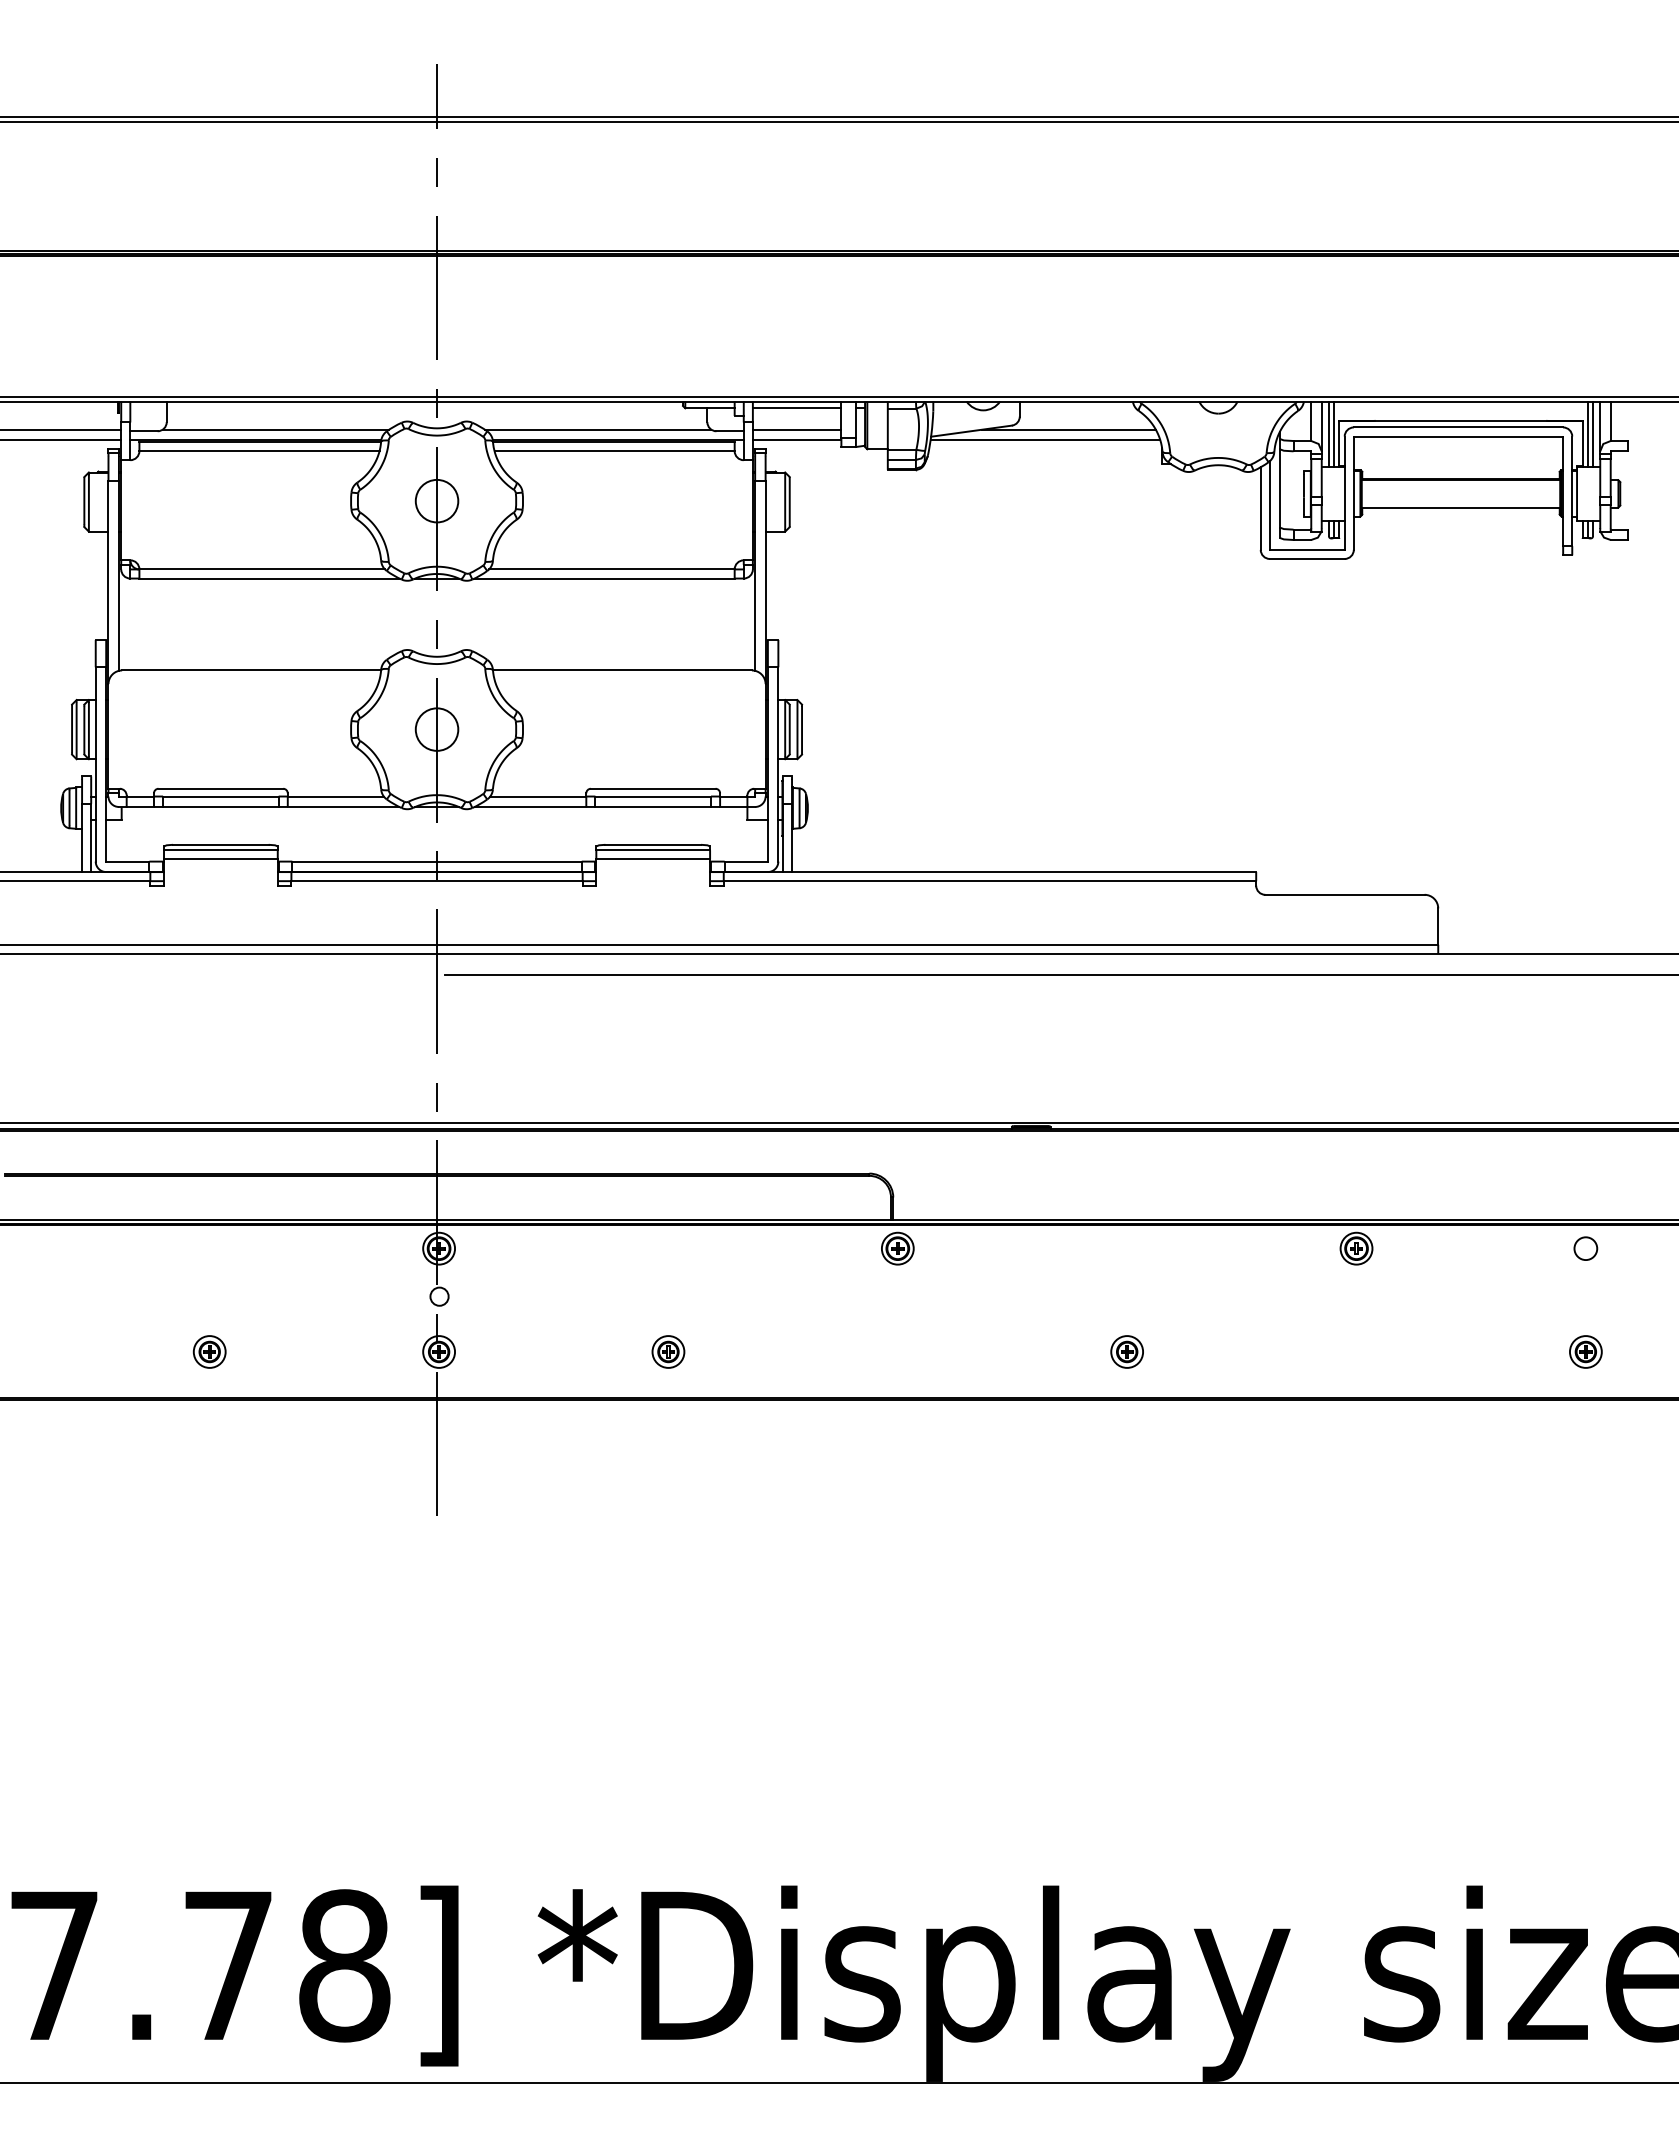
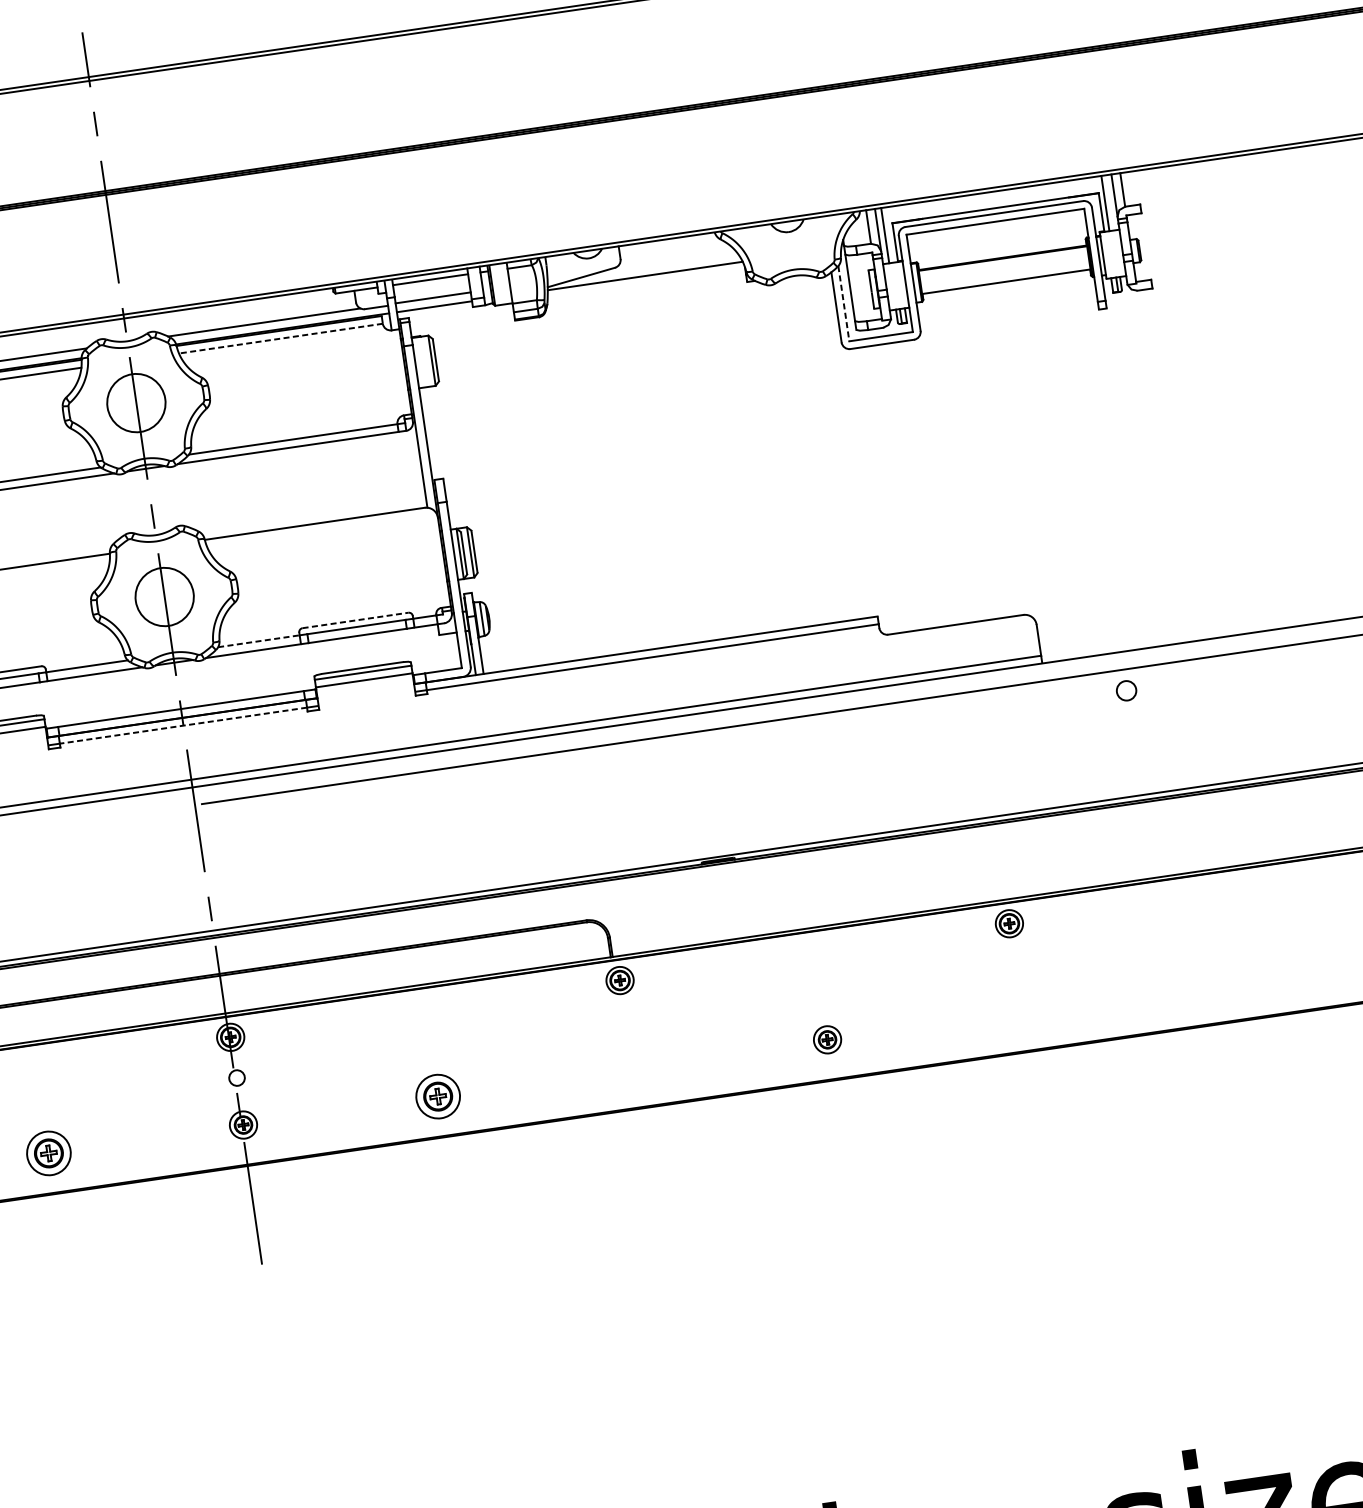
line: (1068, 429) -> (663, 264), removed
line: (1333, 433) -> (888, 234), removed
line: (1592, 433) -> (1108, 202), removed
line: (614, 451) -> (280, 338), solid -> dashed
circle: (436, 500) -> (135, 402), size x1.6
line: (1269, 506) -> (843, 304), solid -> dashed
circle: (436, 729) -> (164, 596), size x1.6
line: (653, 788) -> (355, 620), solid -> dashed
line: (538, 796) -> (259, 641), solid -> dashed
line: (437, 881) -> (183, 725), solid -> dashed
circle: (1585, 1248) -> (1126, 690), moved
part: (209, 1351) -> (48, 1153), size x1.6
part: (668, 1351) -> (438, 1096), size x1.6
part: (1585, 1351) -> (1216, 982), removed

